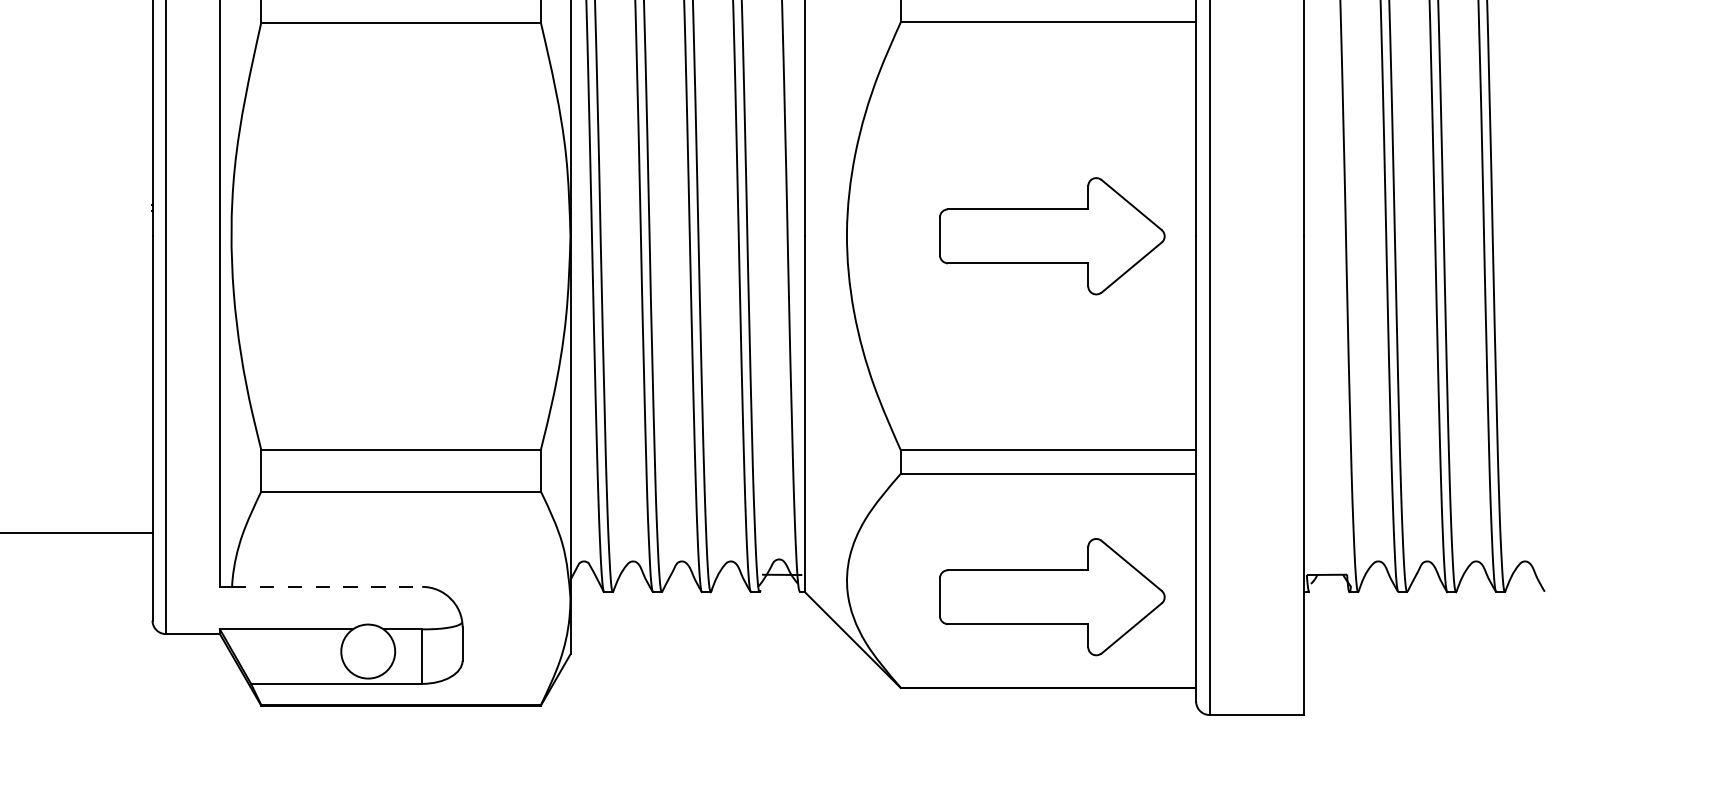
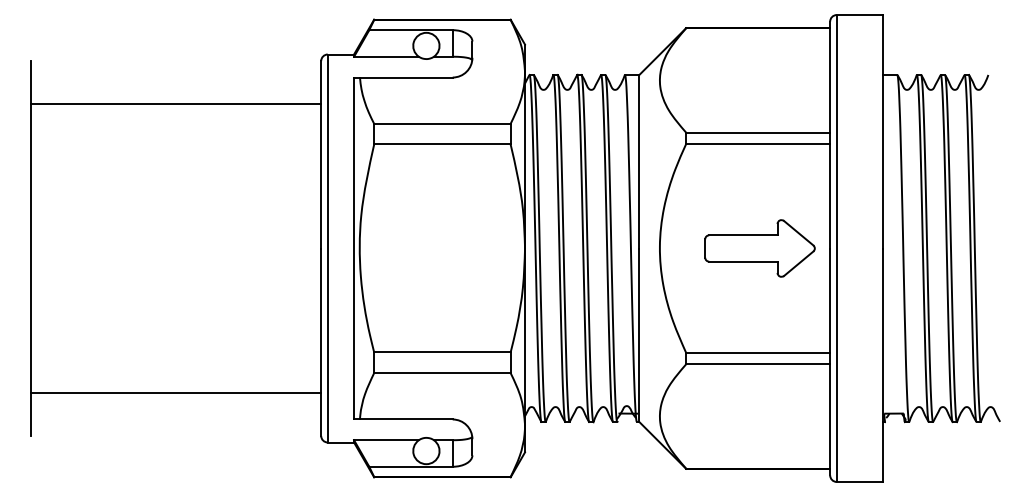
line: (327, 586) -> (406, 419), dashed -> solid
part: (1051, 597) -> (759, 424), removed

